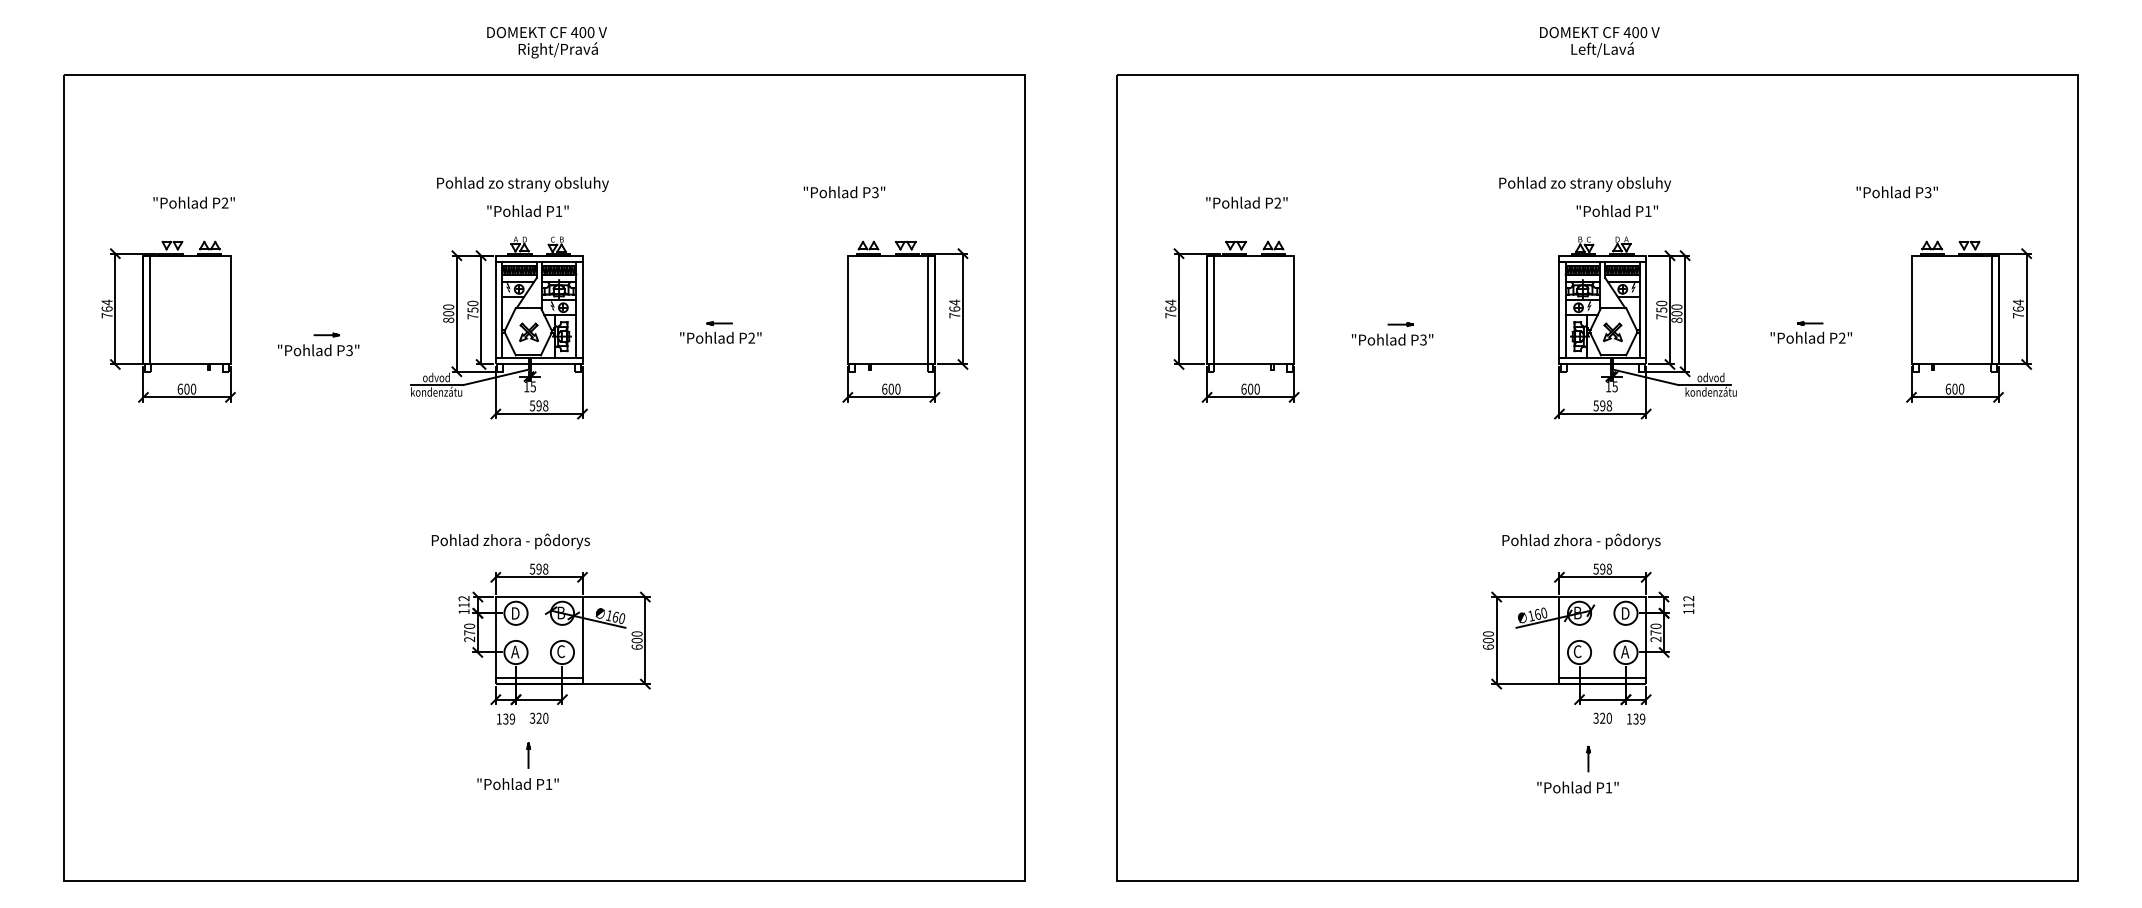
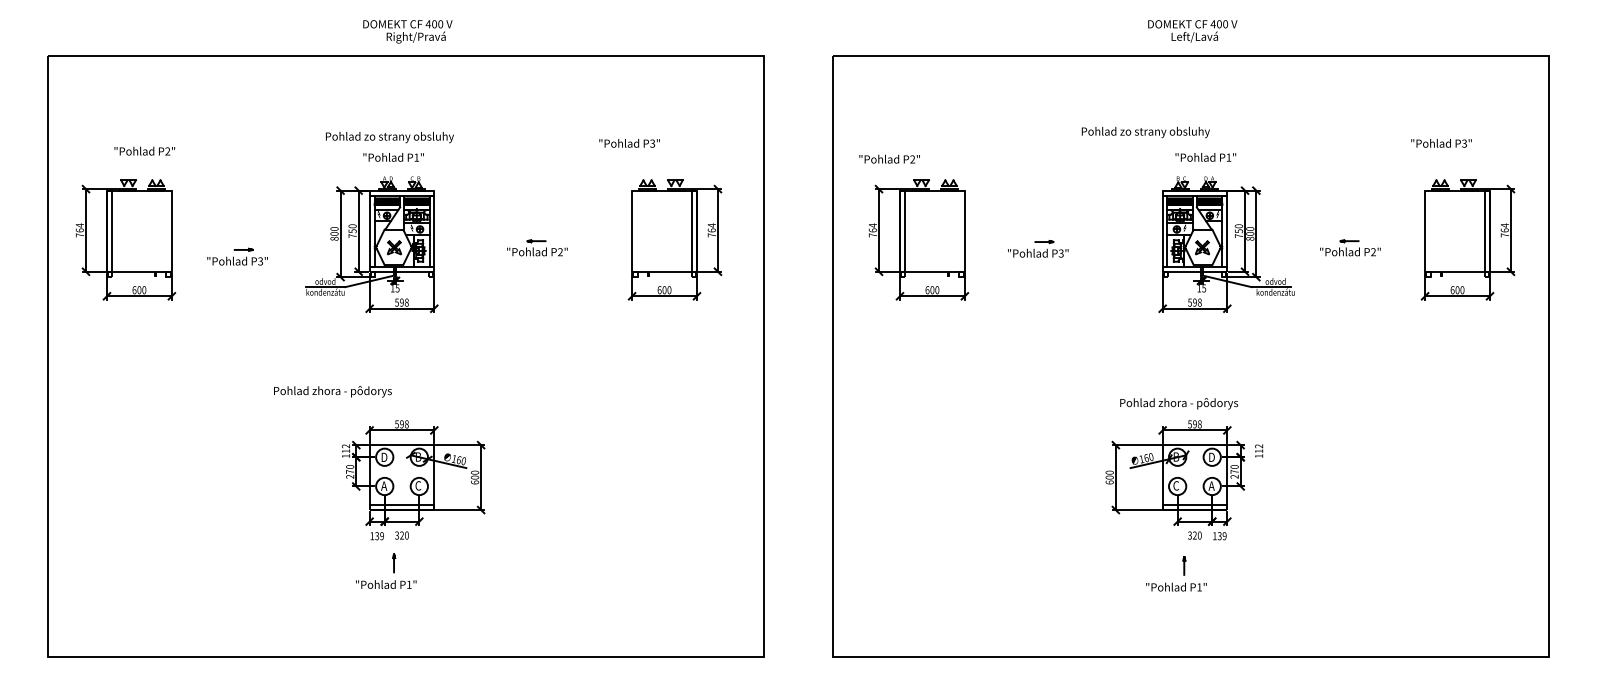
text: (1584, 184) -> (1145, 132), moved
text: (1897, 192) -> (1441, 143), moved
text: (1246, 201) -> (889, 158), moved
text: (510, 541) -> (332, 391), moved

